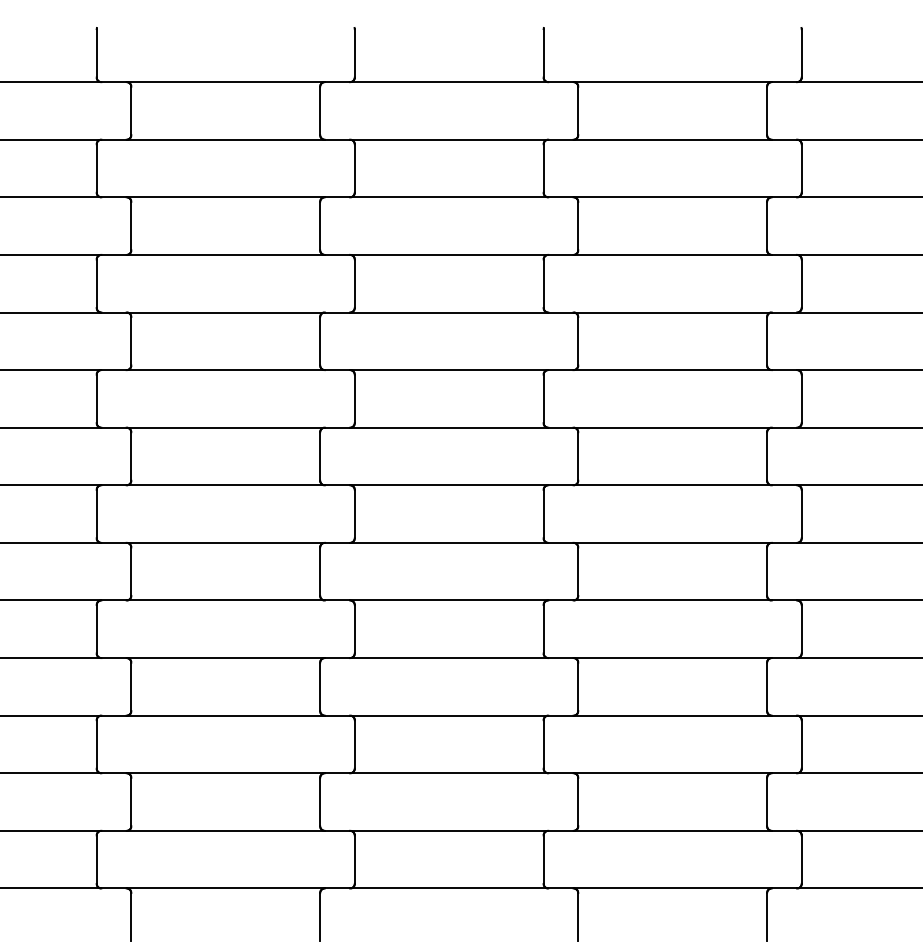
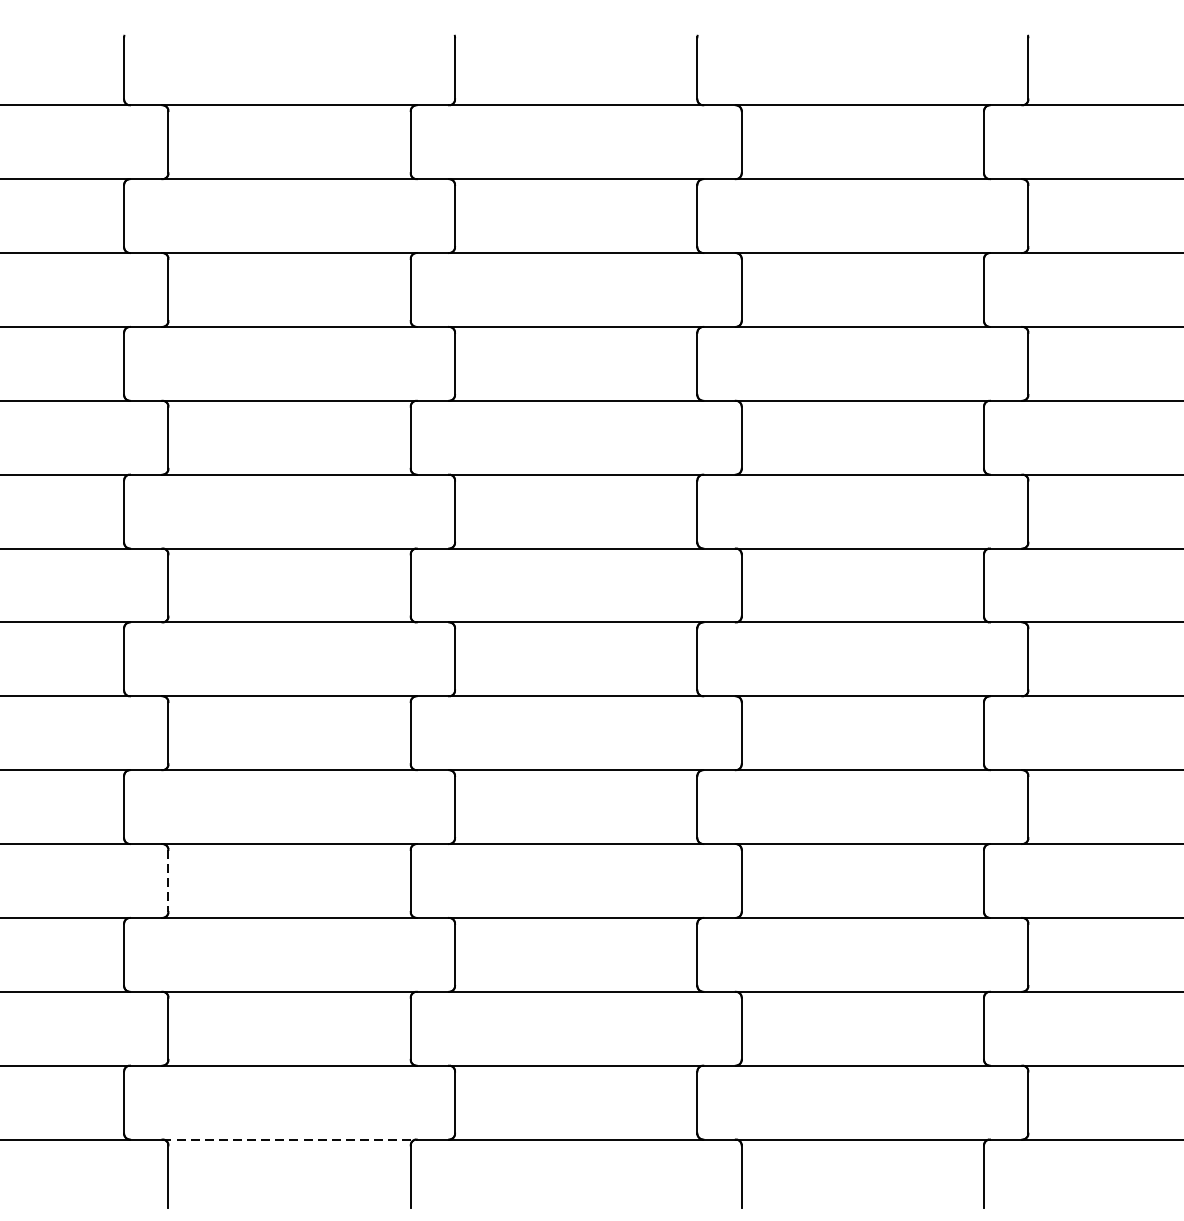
line: (131, 687) -> (168, 881), solid -> dashed
line: (226, 888) -> (290, 1139), solid -> dashed

